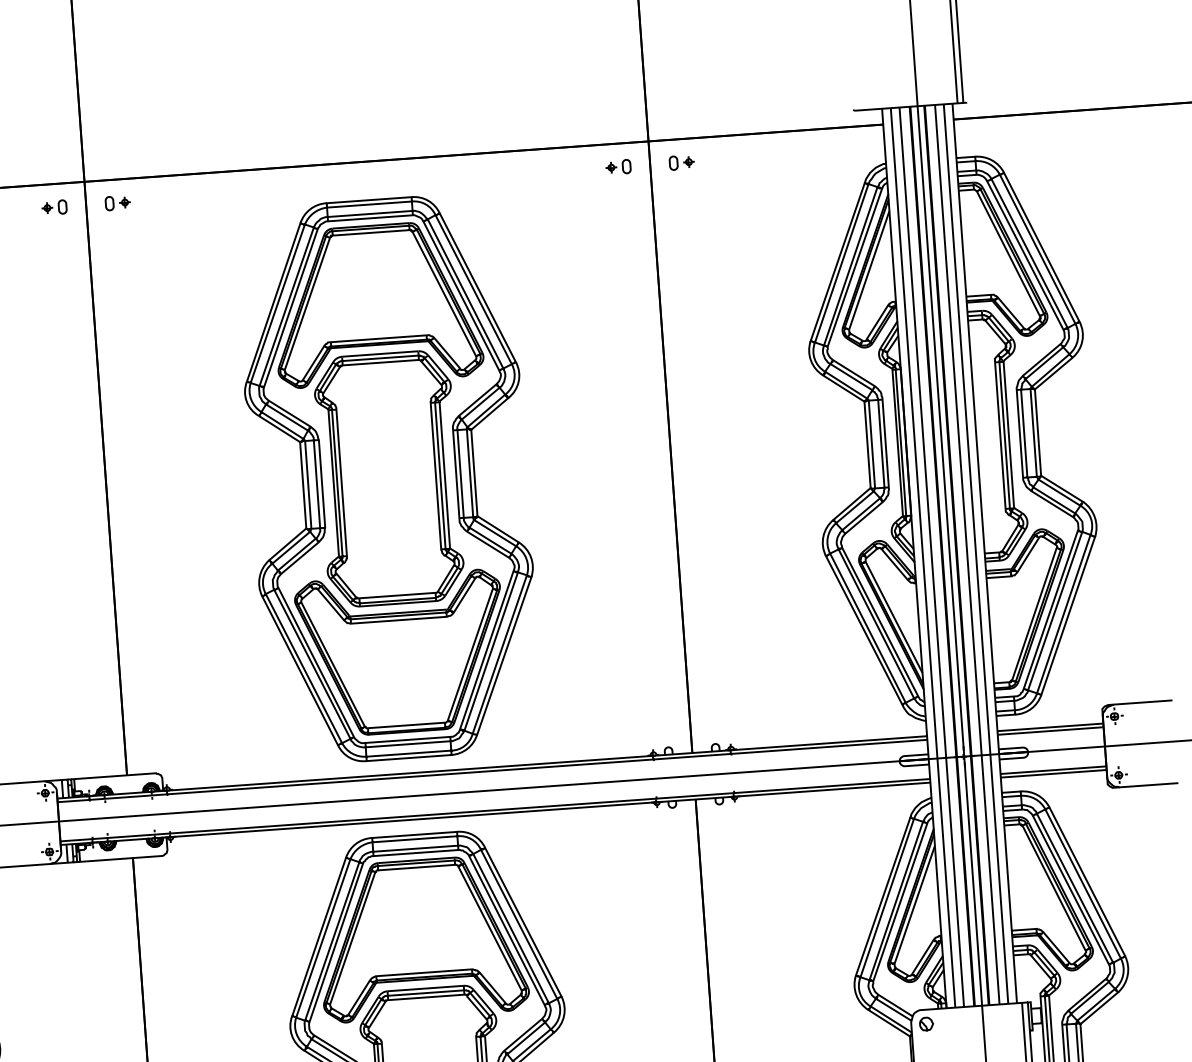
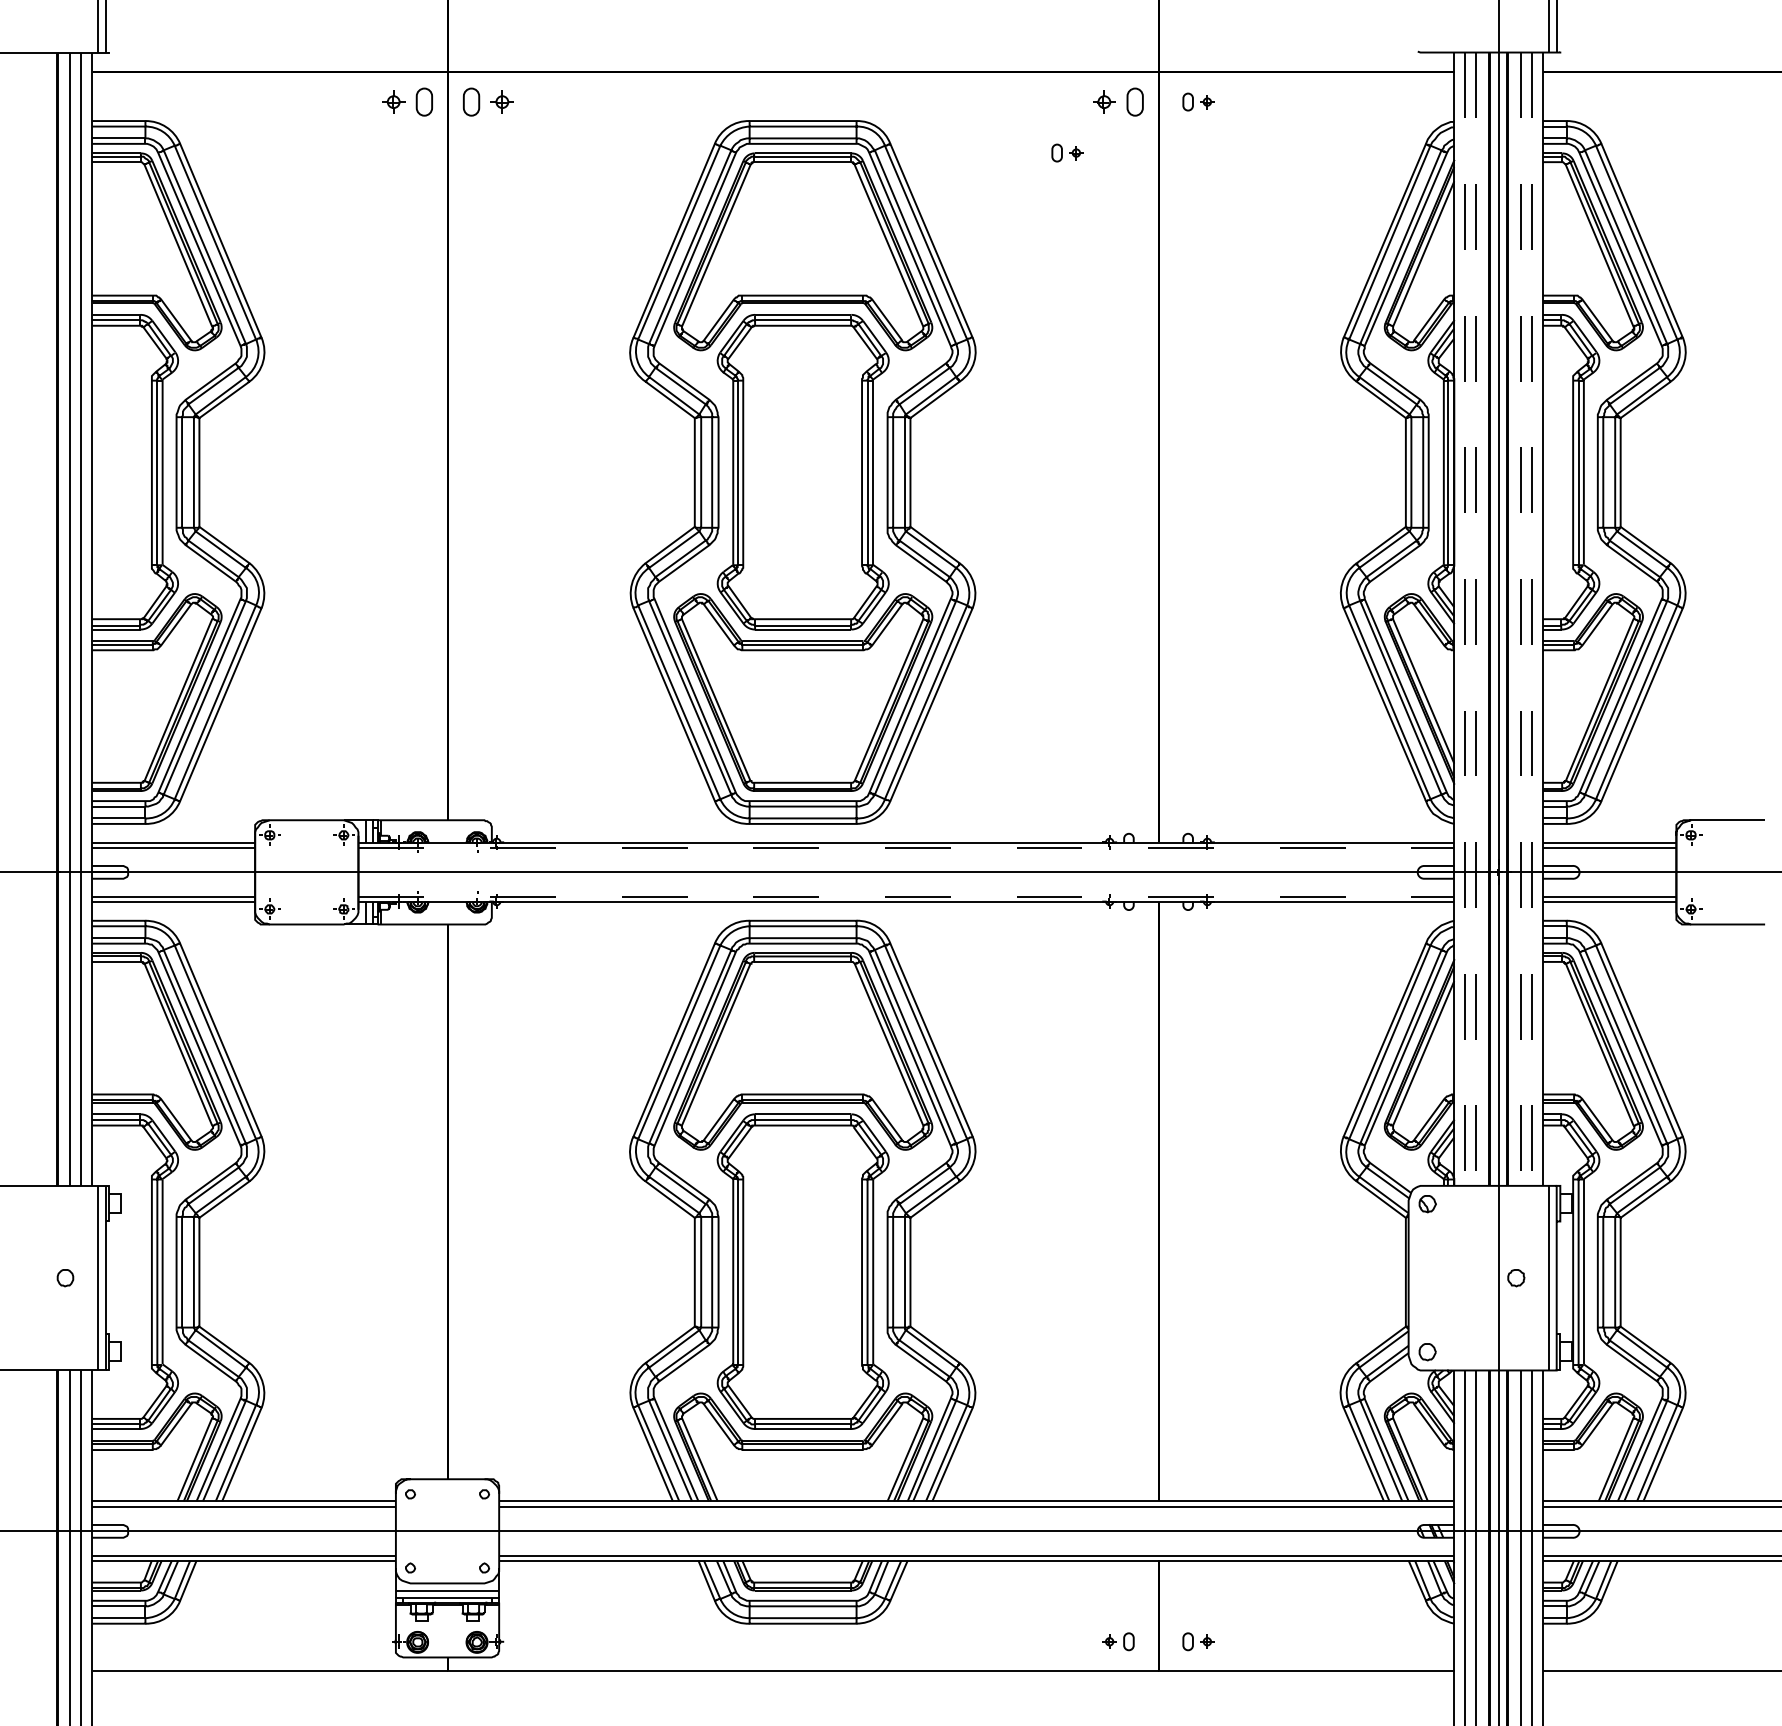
part: (618, 166) -> (1118, 101), size x1.6
part: (117, 202) -> (487, 101), size x1.6
part: (54, 207) -> (407, 101), size x1.6
part: (580, 210) -> (1067, 152), added
line: (967, 554) -> (1521, 619), solid -> dashed
line: (976, 554) -> (1532, 619), solid -> dashed
line: (931, 557) -> (1476, 619), solid -> dashed
line: (923, 558) -> (1465, 619), solid -> dashed
line: (492, 770) -> (906, 847), solid -> dashed
line: (495, 810) -> (906, 897), solid -> dashed

